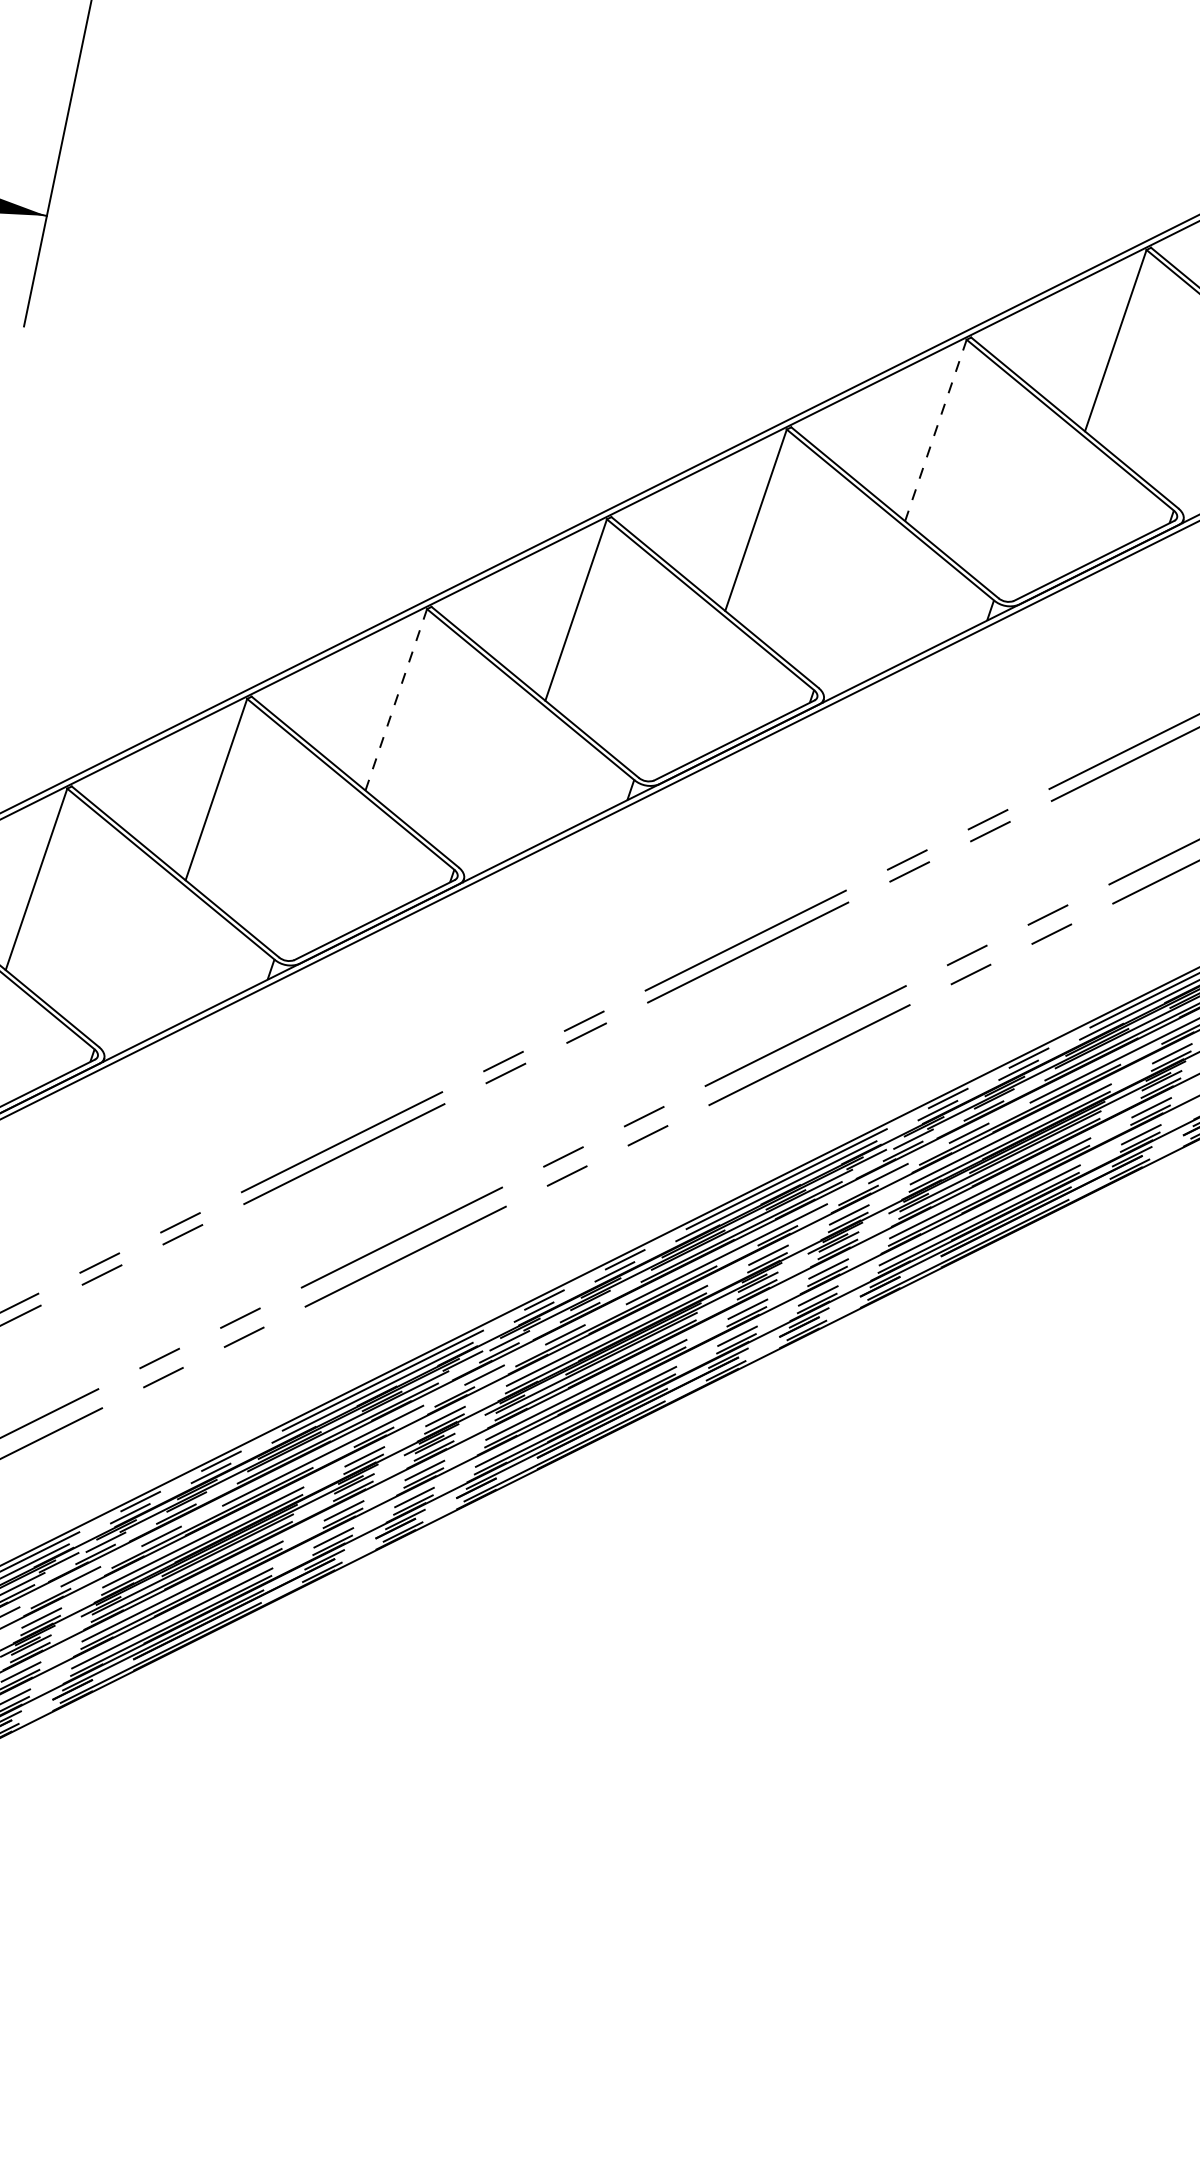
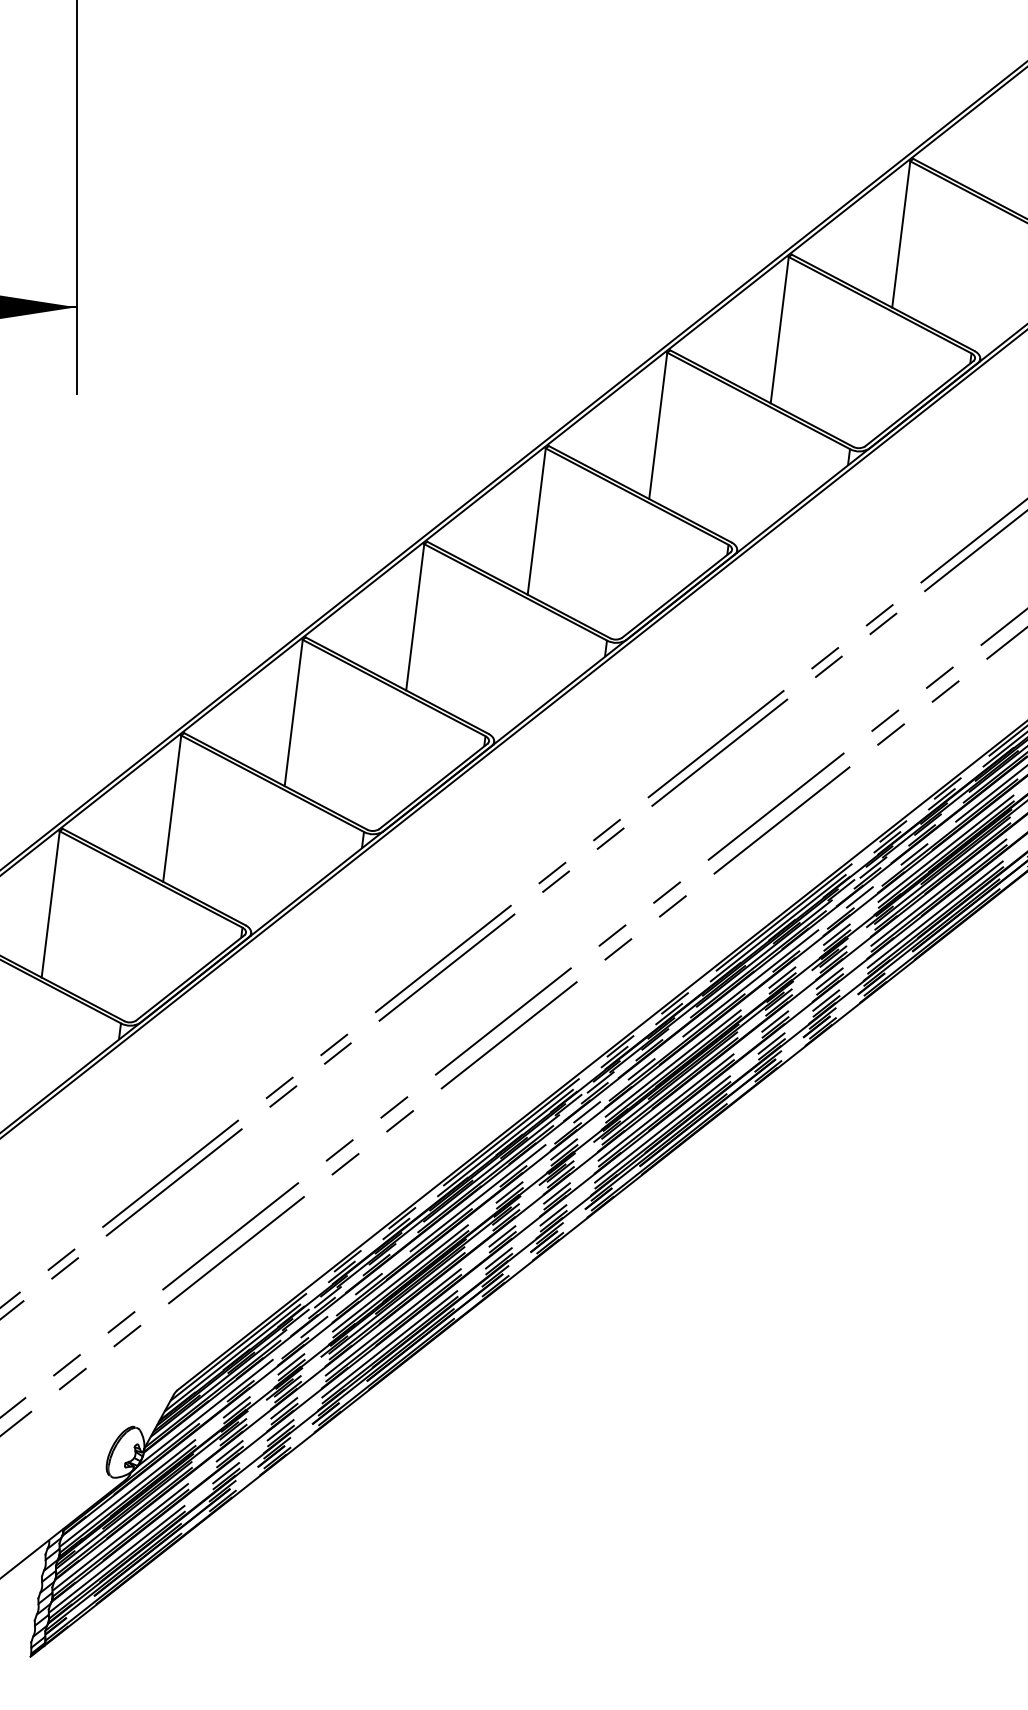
line: (935, 430) -> (779, 330), dashed -> solid
line: (396, 700) -> (415, 617), dashed -> solid

